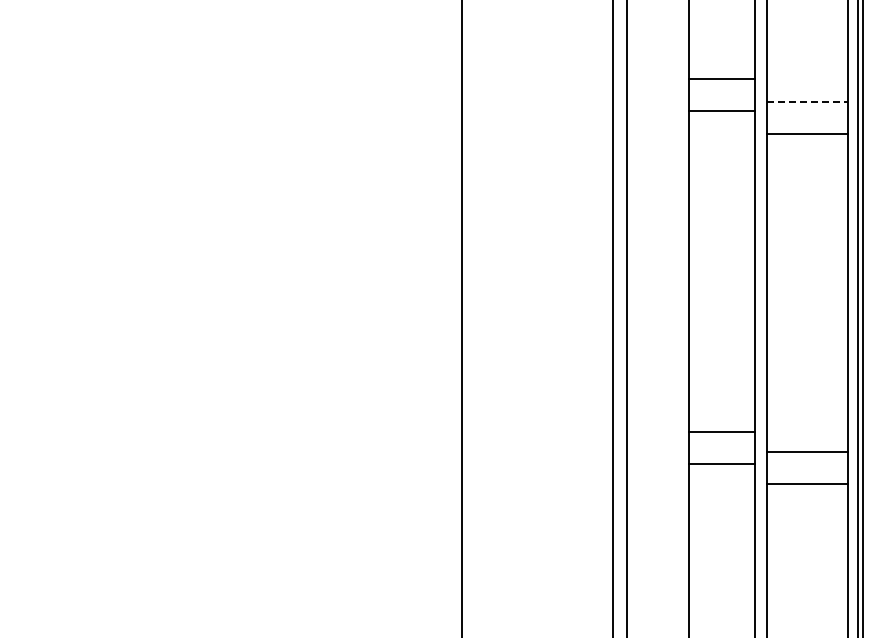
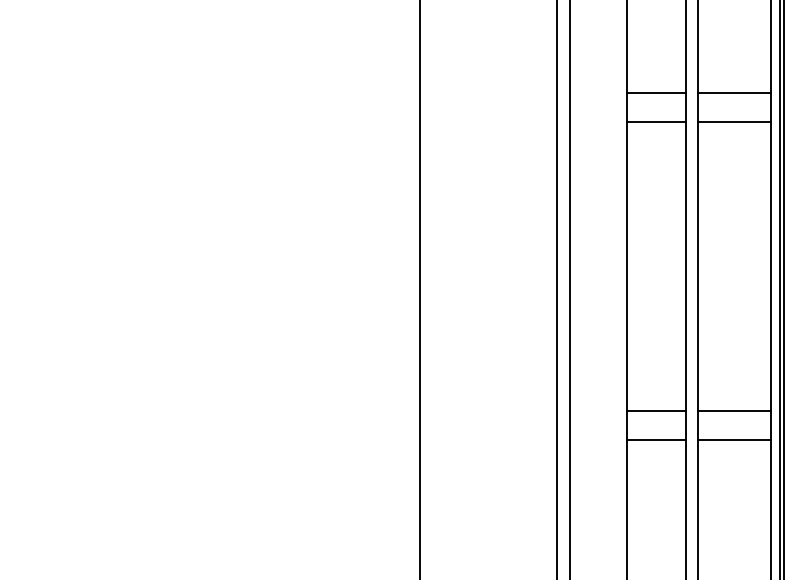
line: (721, 79) -> (655, 93), moved
line: (807, 102) -> (734, 93), dashed -> solid
line: (721, 111) -> (655, 122), moved
line: (721, 432) -> (655, 411), moved
line: (721, 463) -> (655, 439), moved

